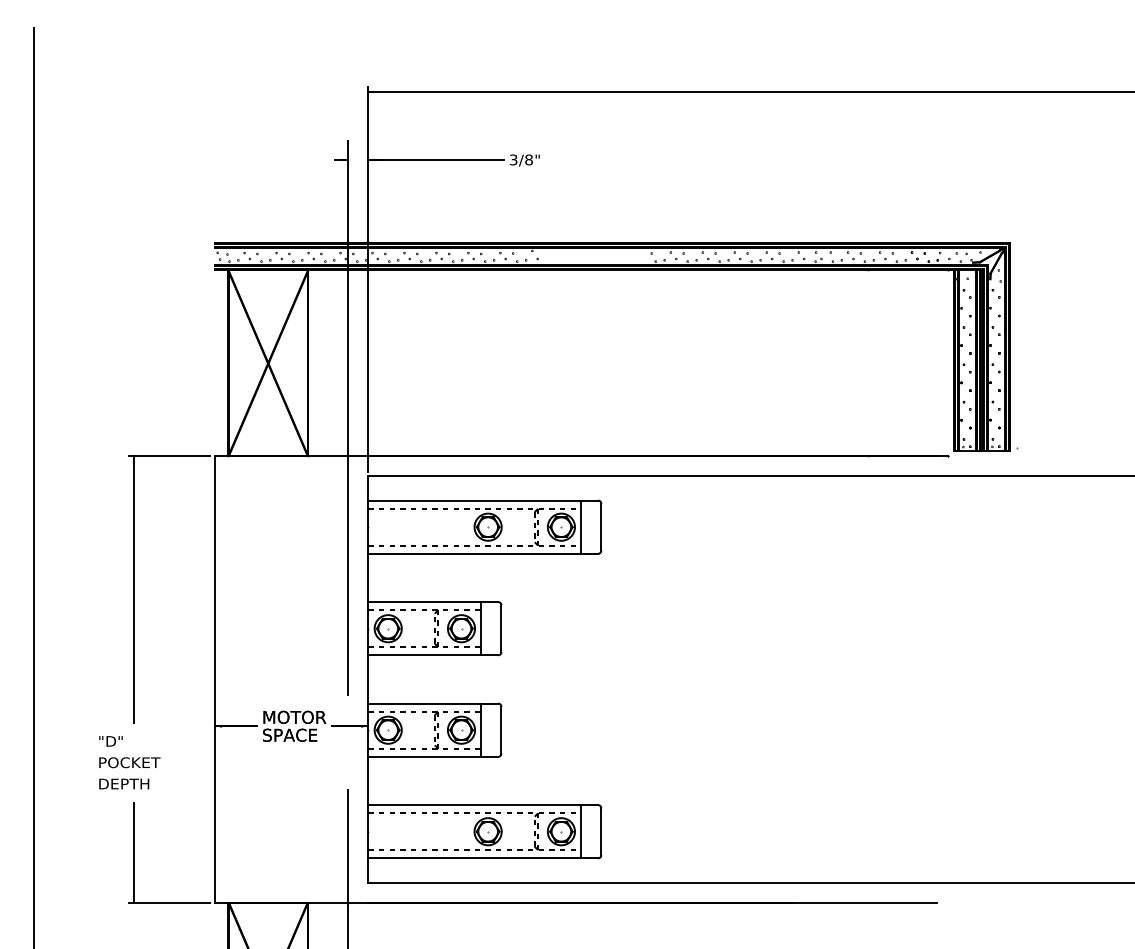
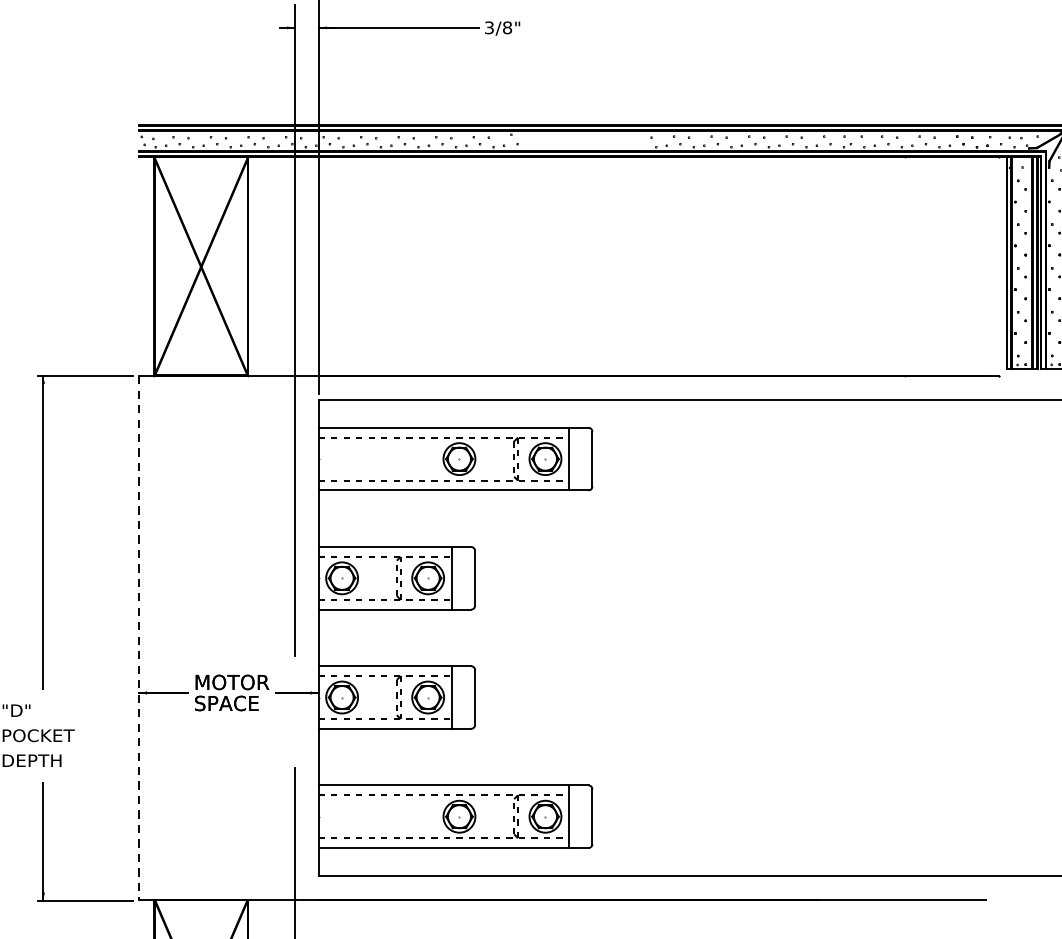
line: (215, 680) -> (139, 639), solid -> dashed

